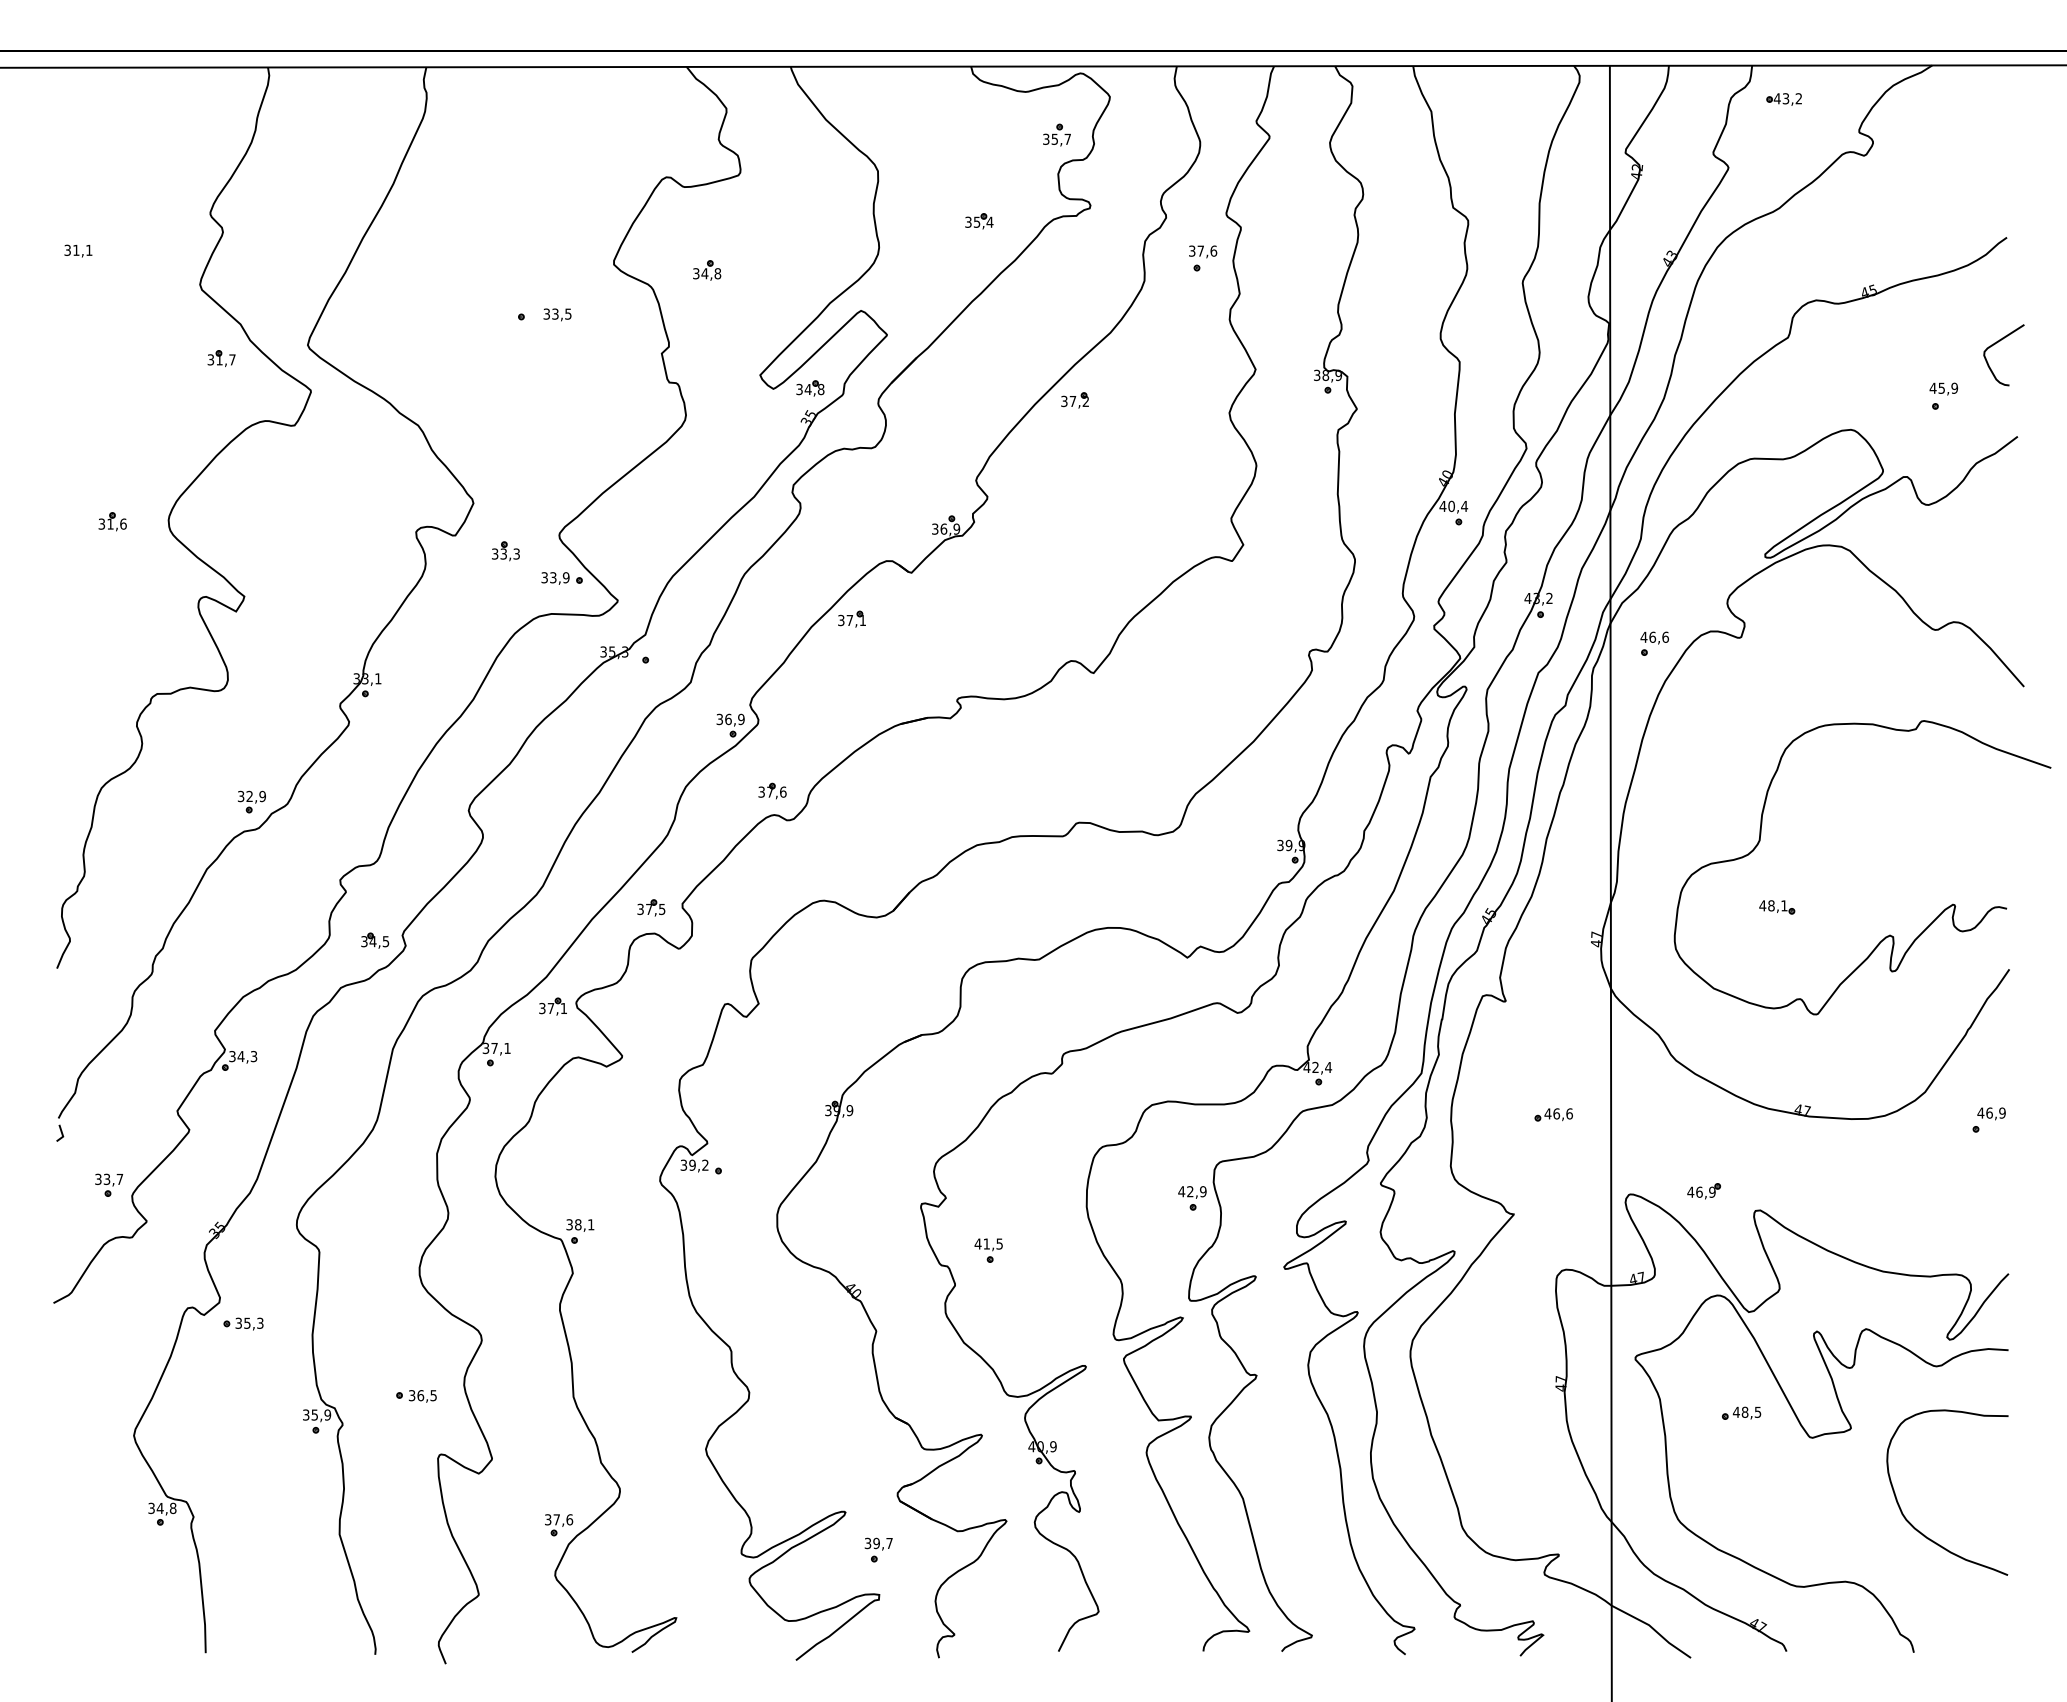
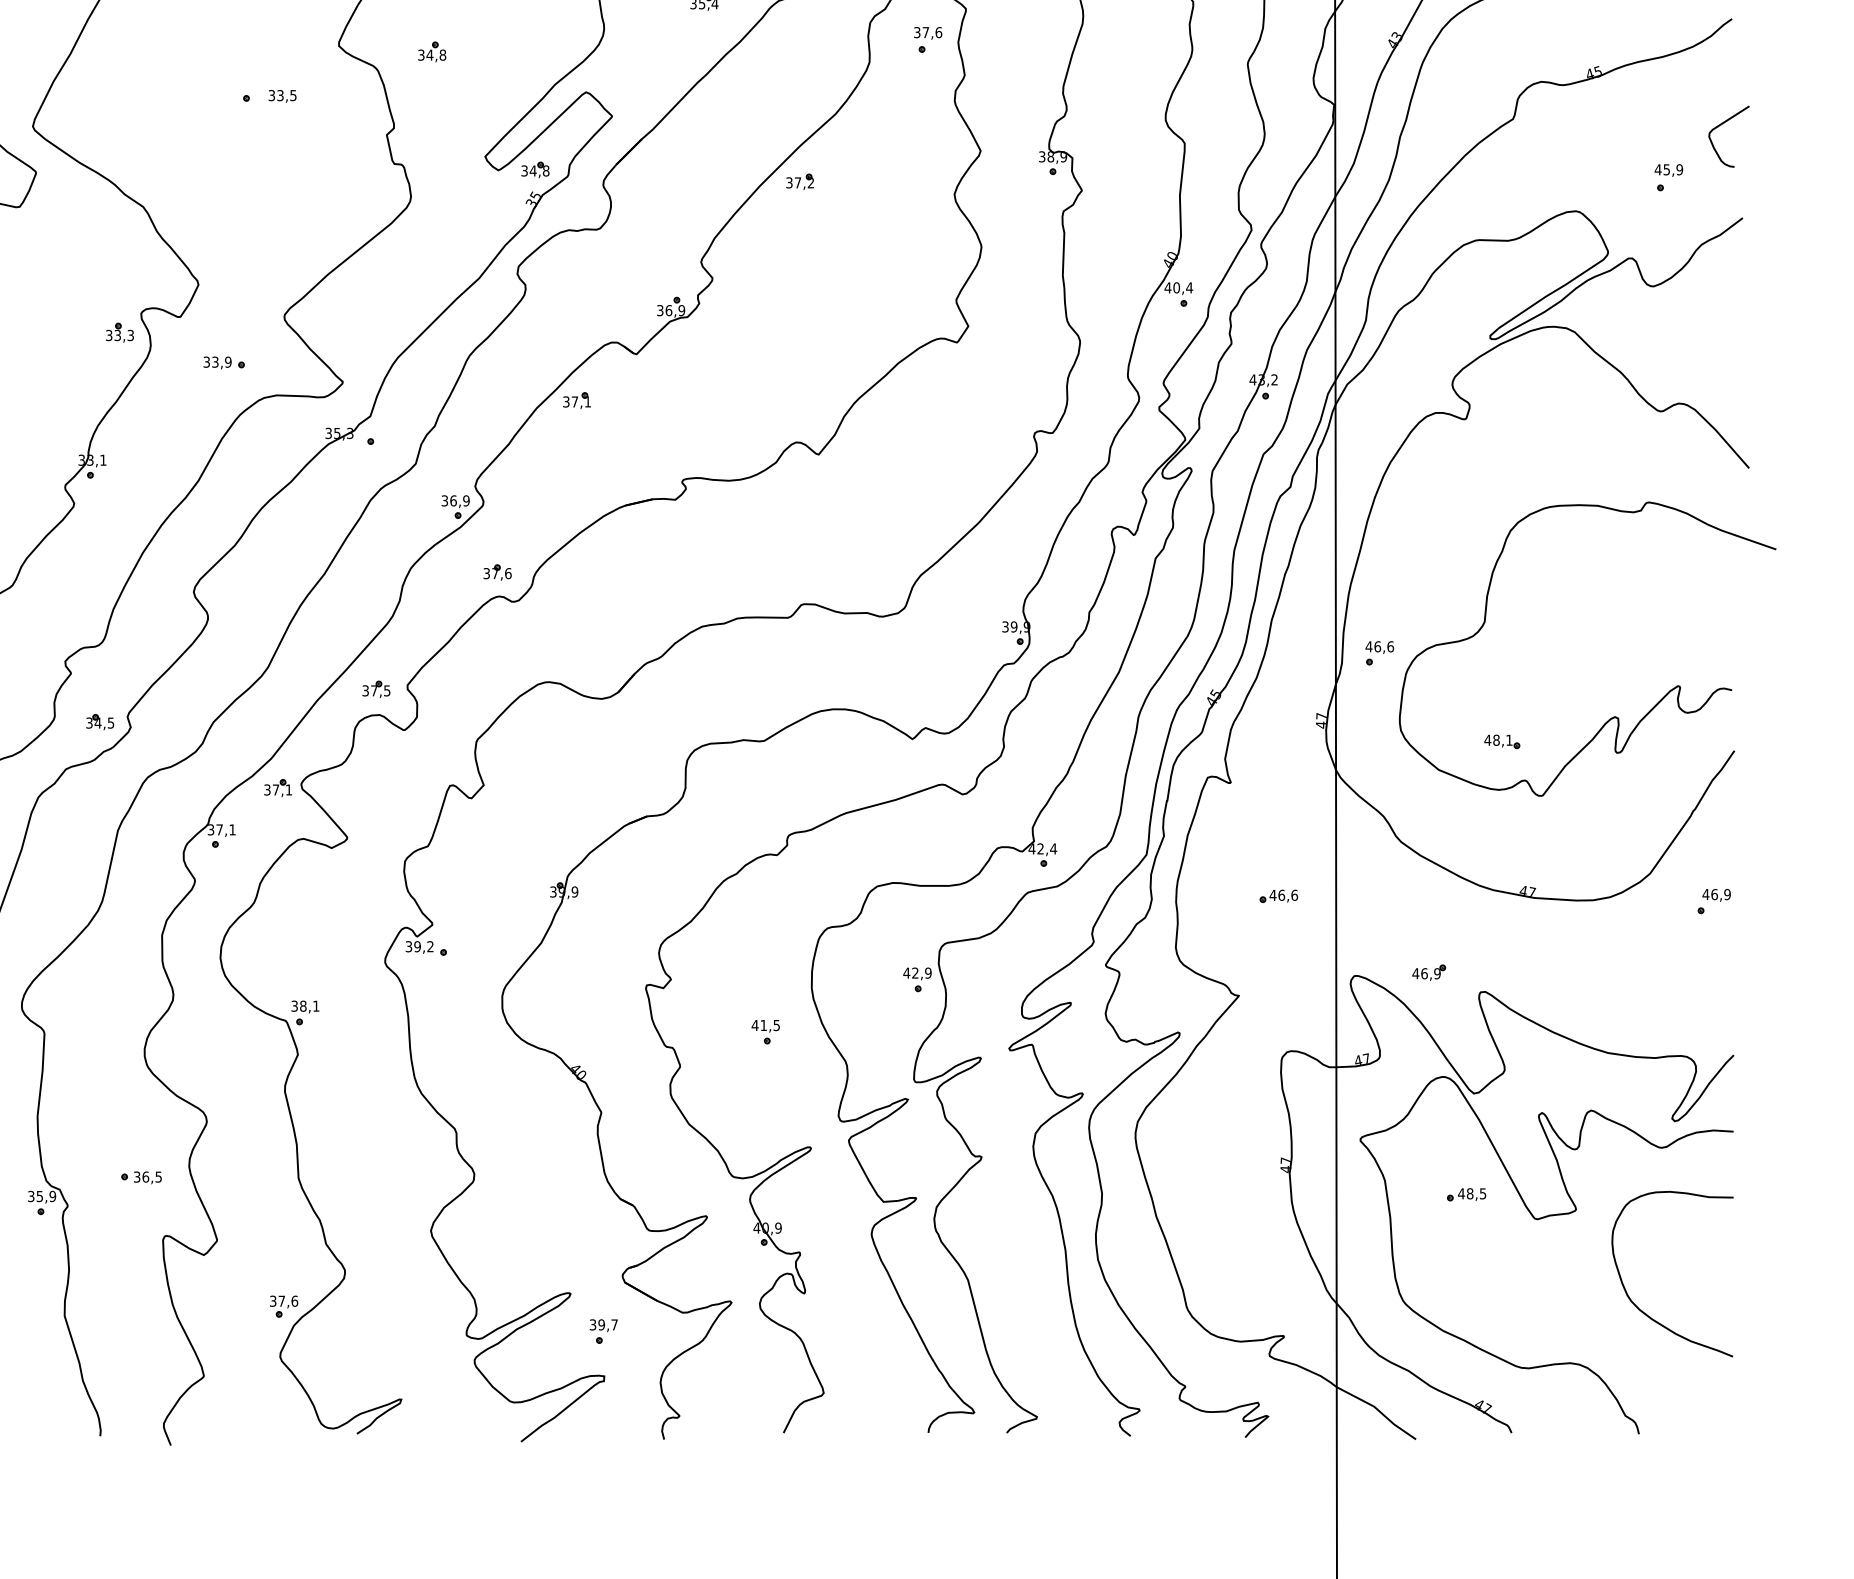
part: (505, 551) -> (119, 332), moved
part: (561, 578) -> (223, 362), moved
part: (1654, 643) -> (1379, 652), moved
part: (1777, 907) -> (1502, 741), moved
part: (988, 1250) -> (765, 1031), moved

